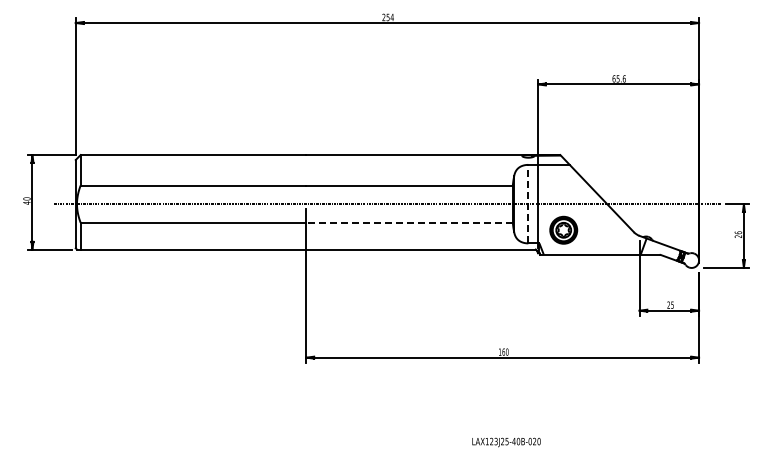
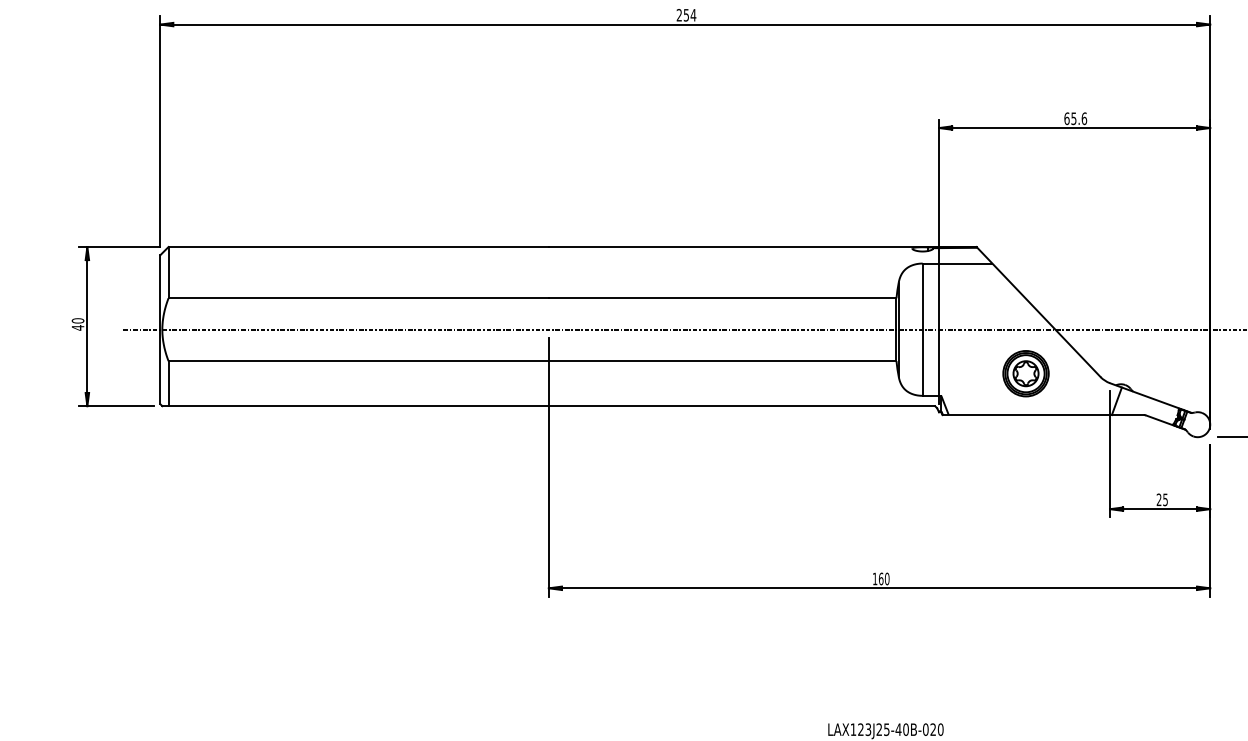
line: (528, 203) -> (922, 328), dashed -> solid
line: (409, 222) -> (722, 360), dashed -> solid
part: (563, 229) -> (1025, 372), moved

